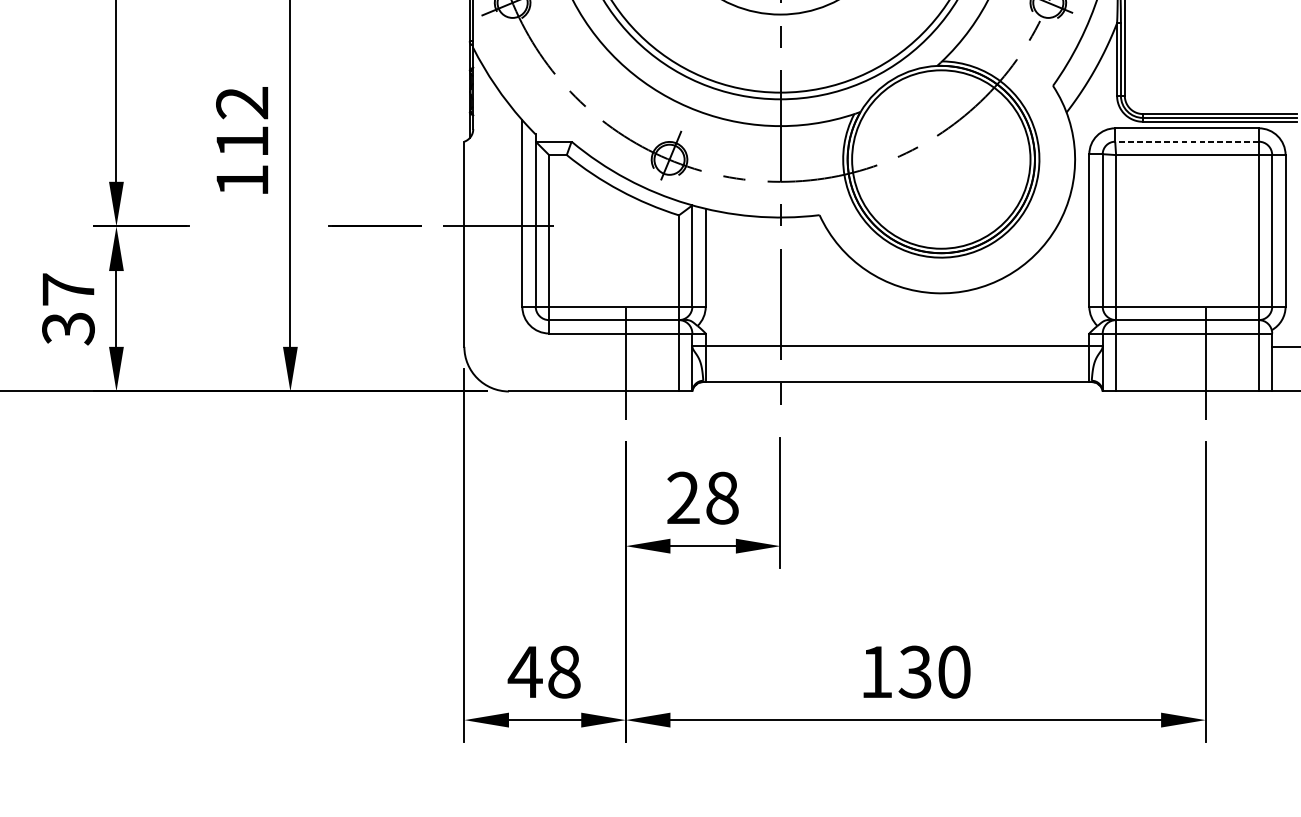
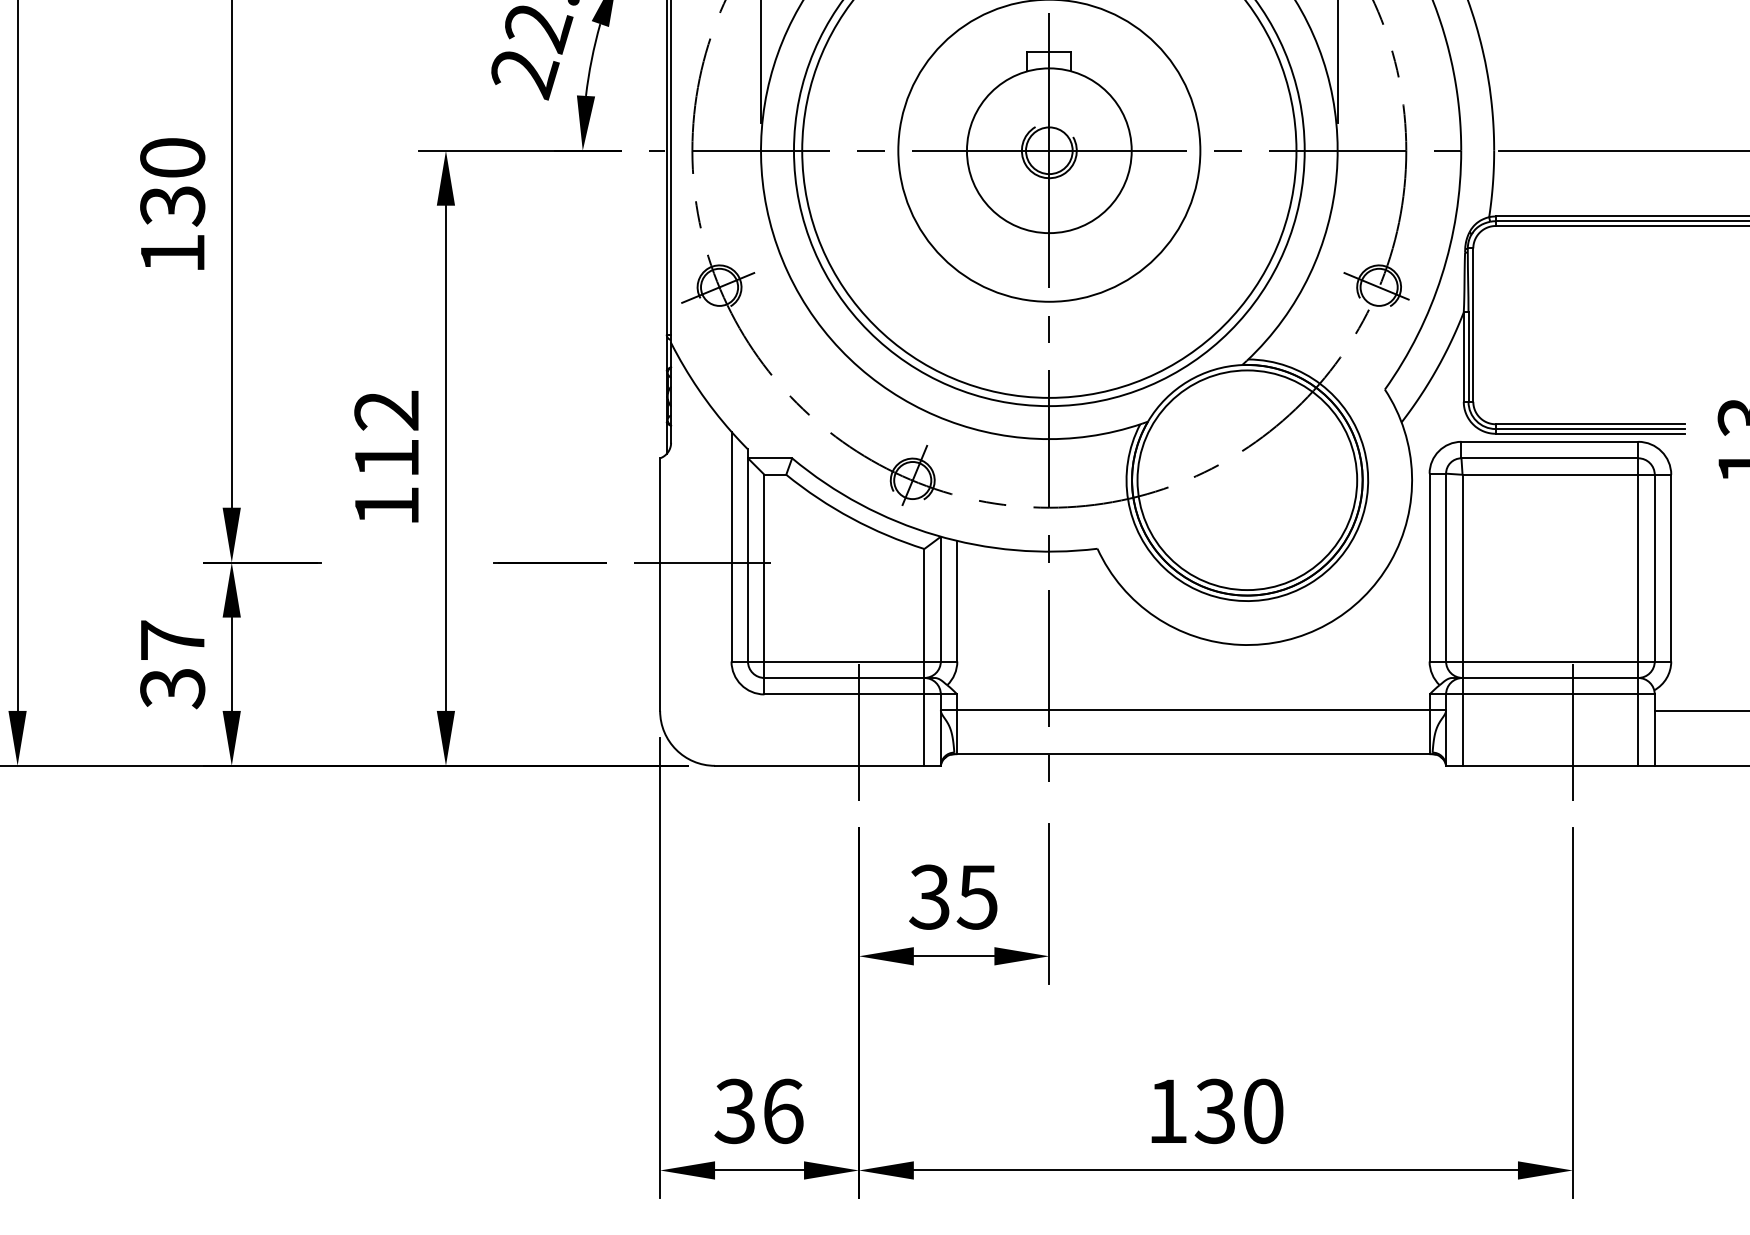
line: (1186, 141) -> (1549, 458), dashed -> solid
text: (702, 497) -> (953, 896), 28 -> 35
text: (544, 672) -> (758, 1111), 48 -> 36

